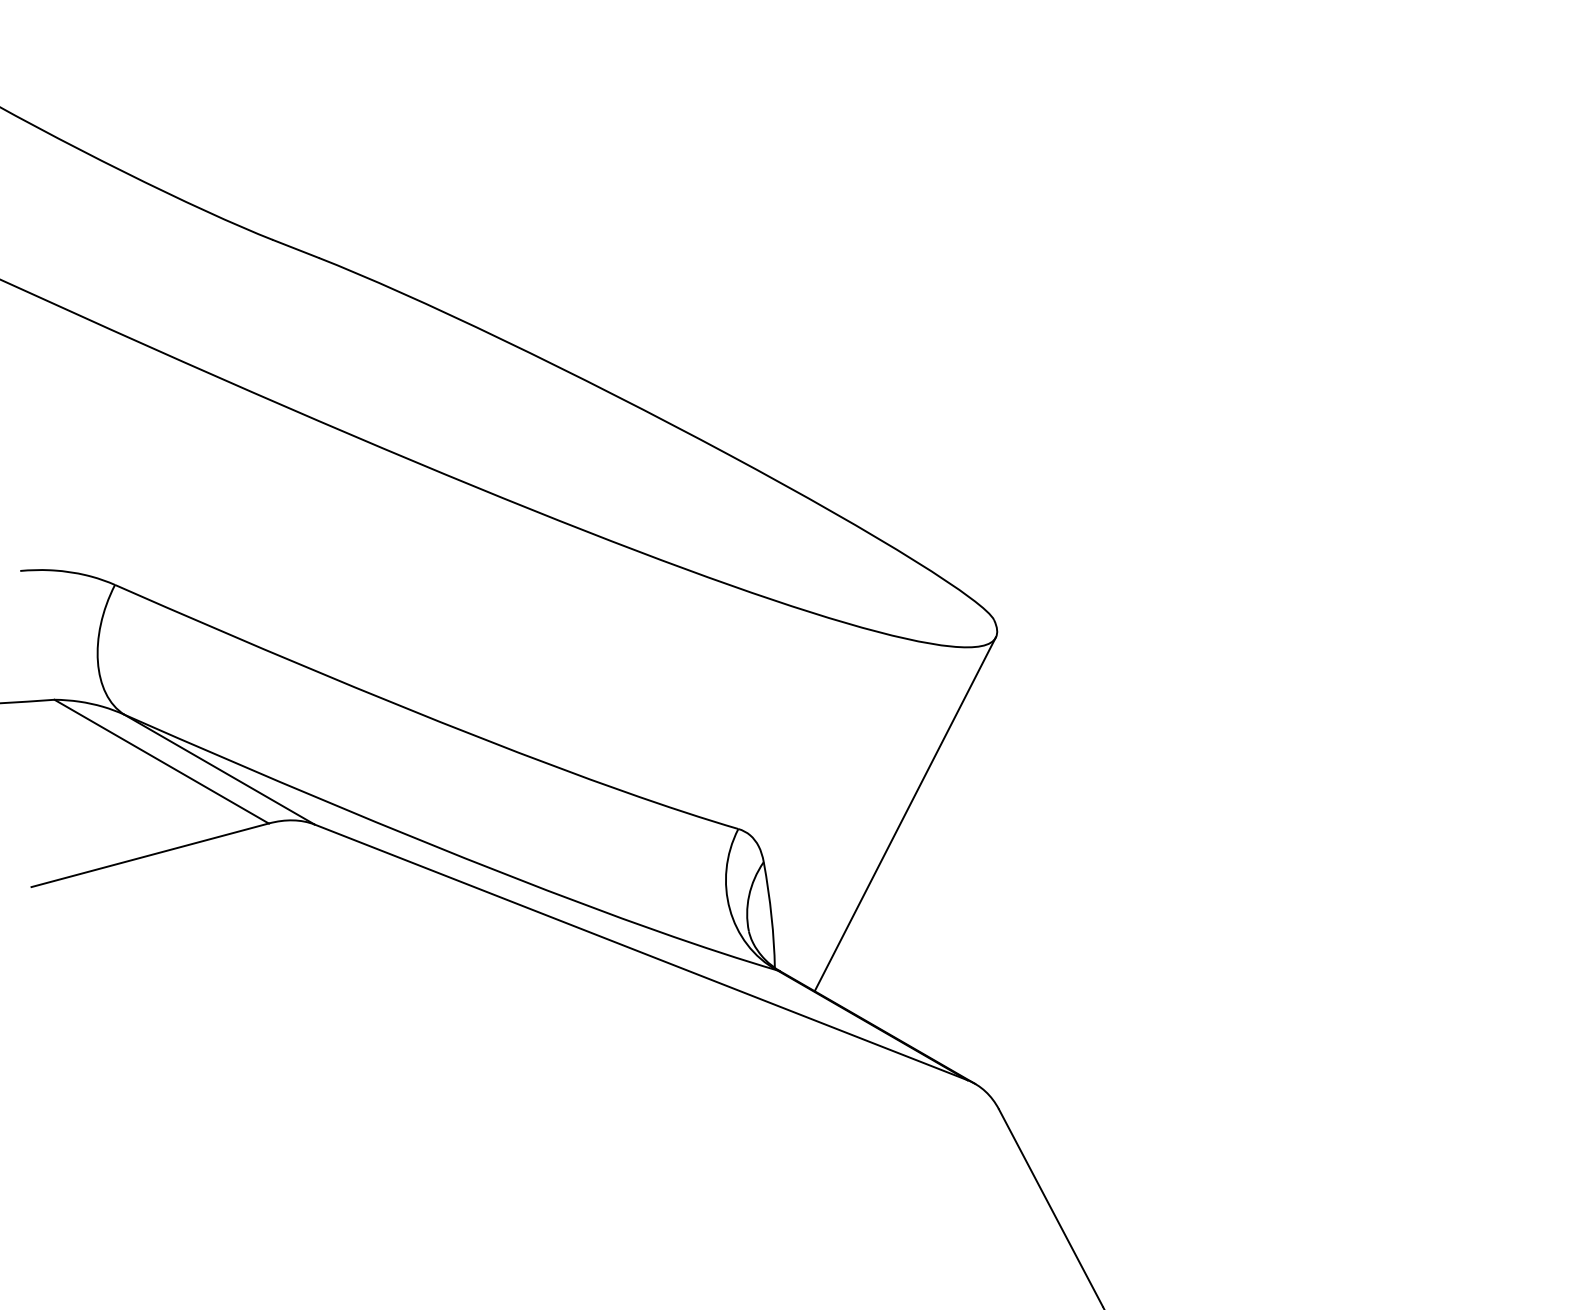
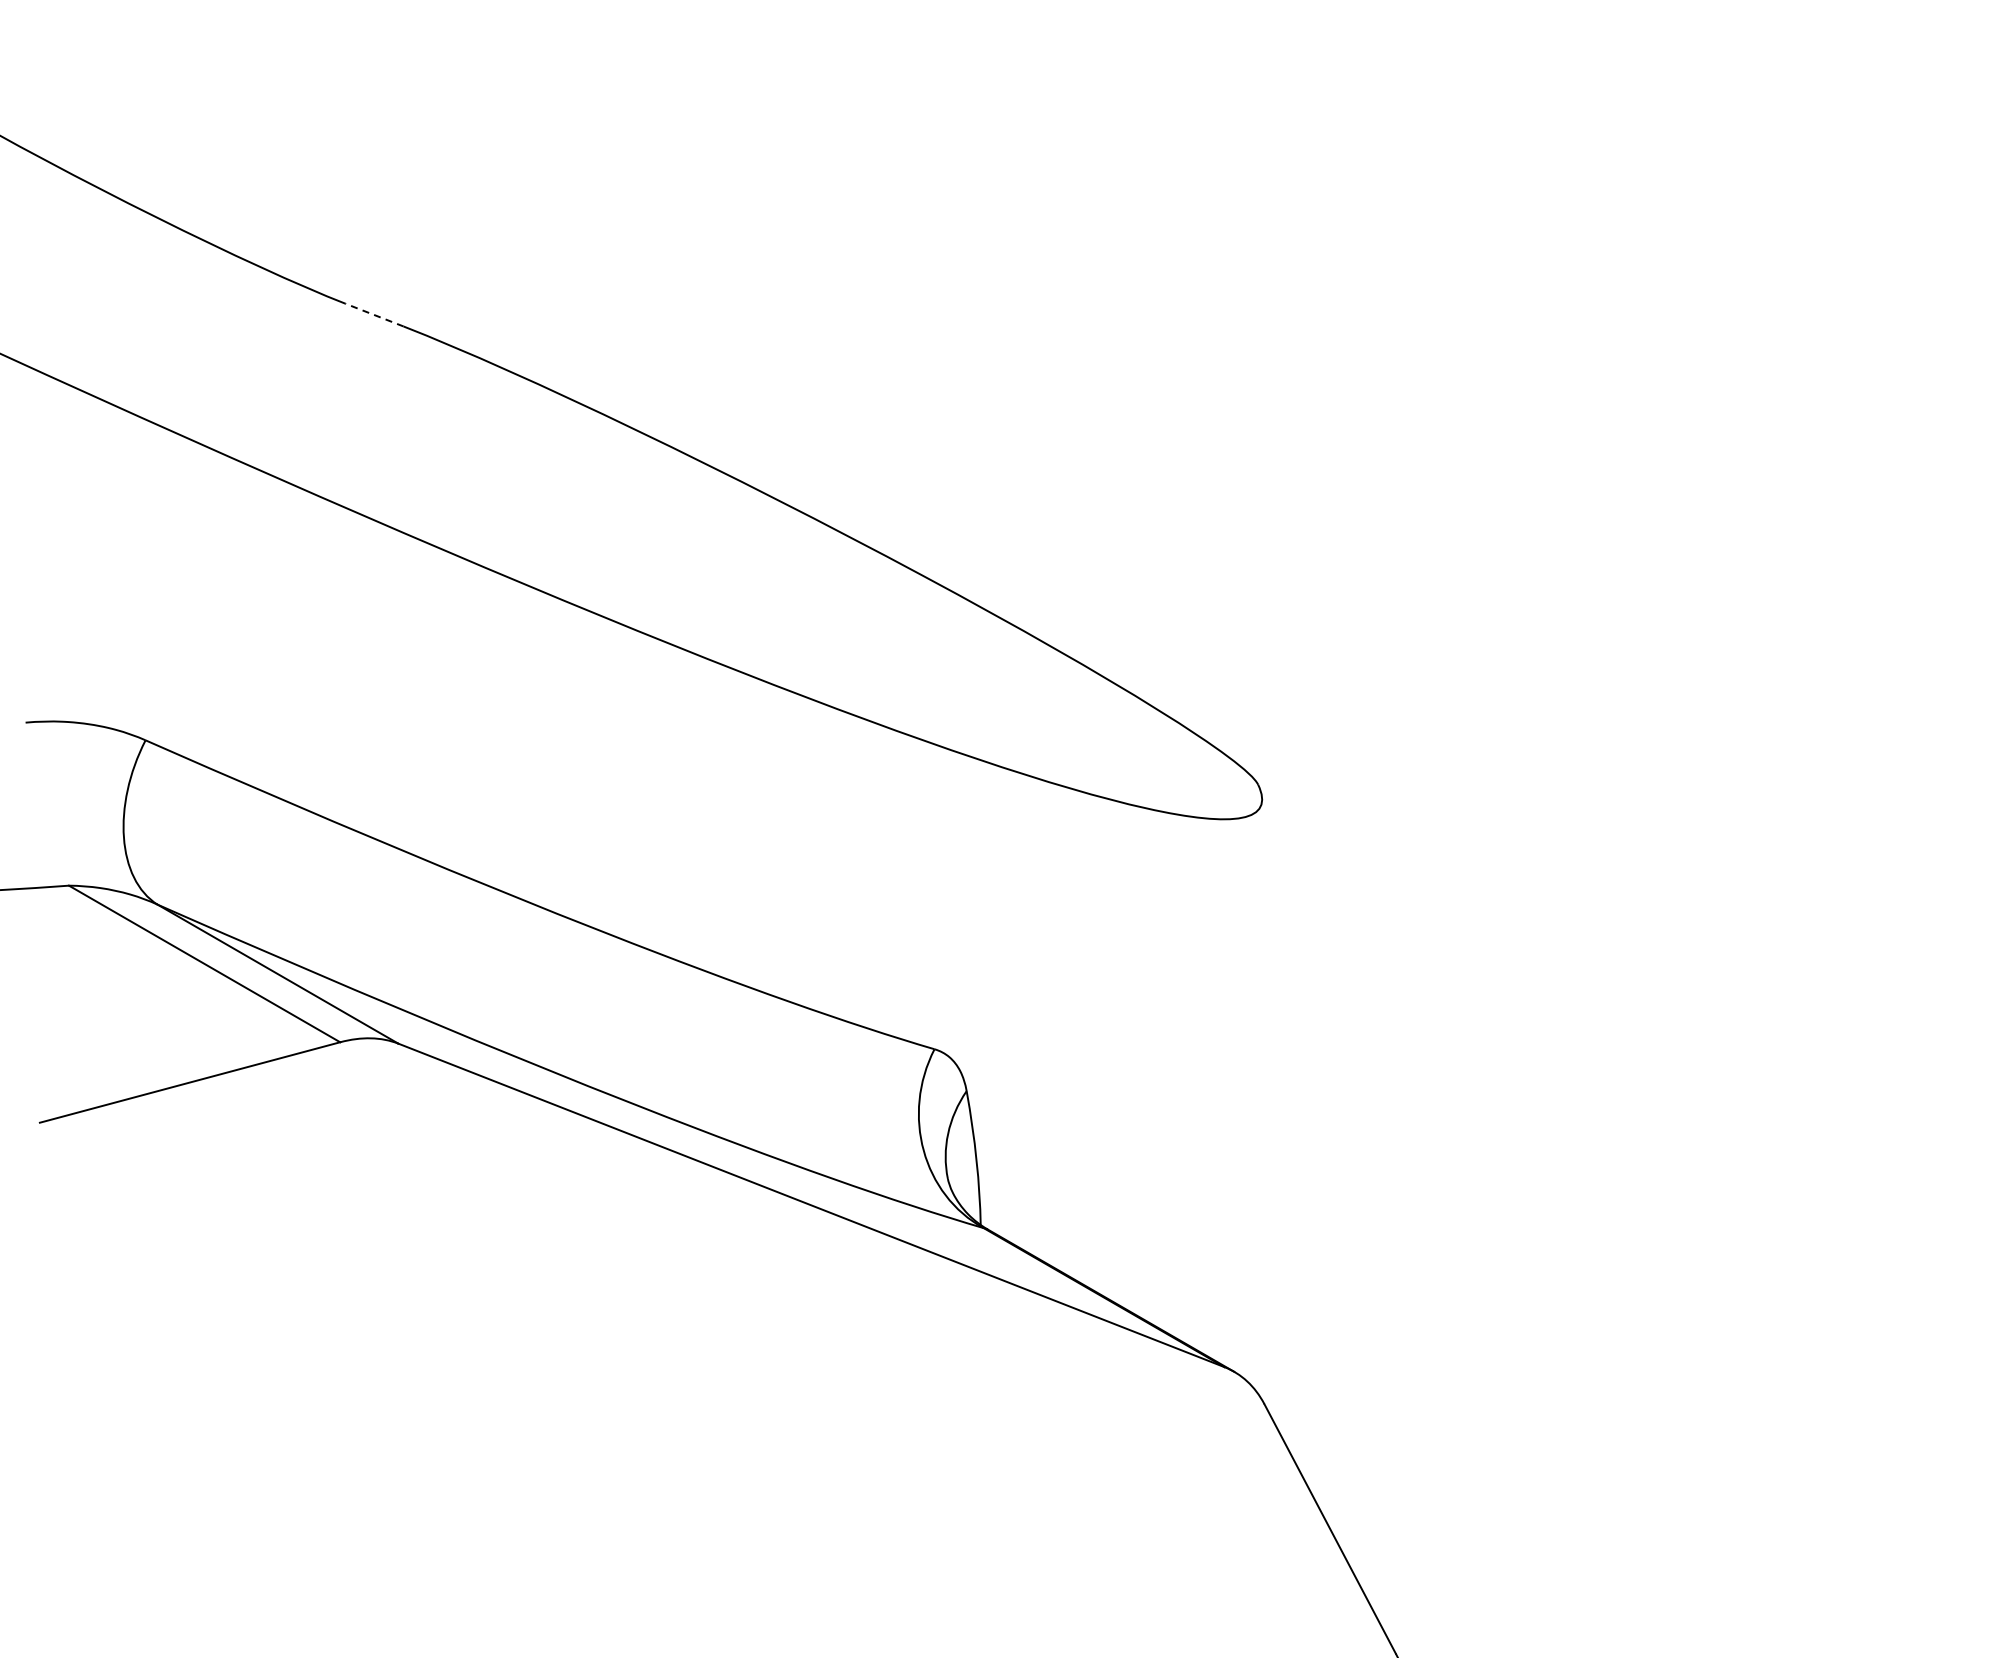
line: (295, 248) -> (374, 314), solid -> dashed
line: (905, 814) -> (1145, 1030), removed

